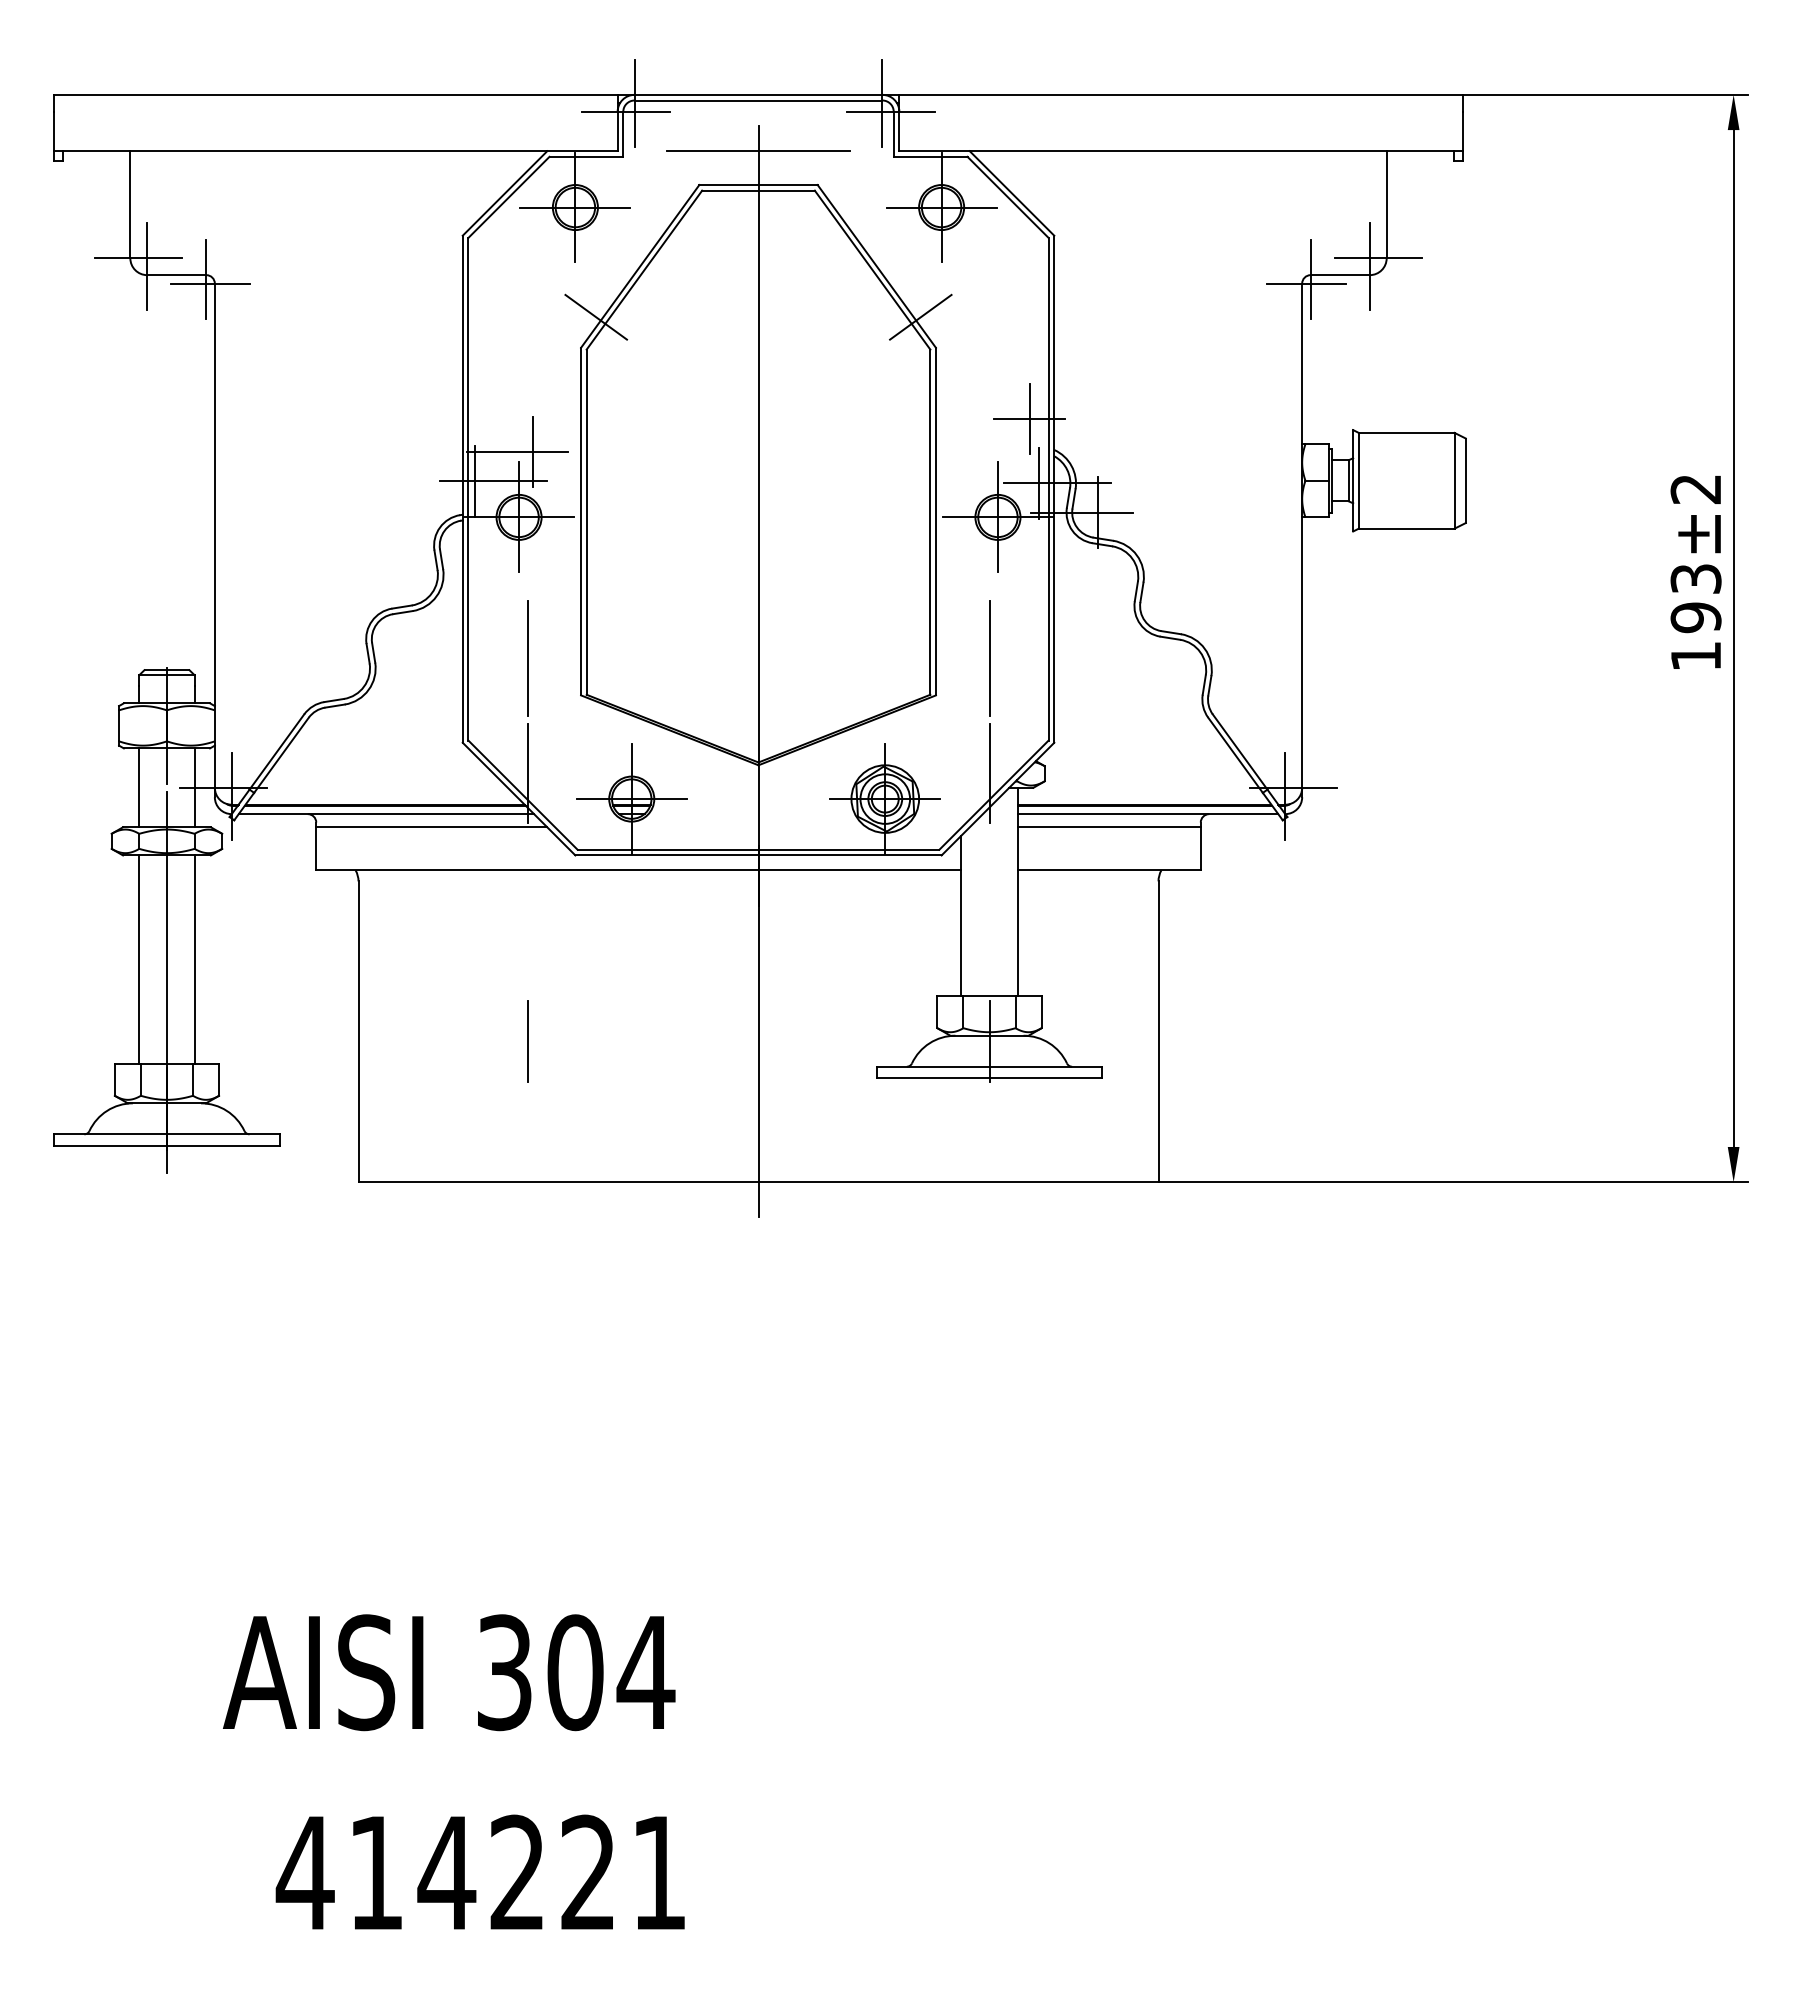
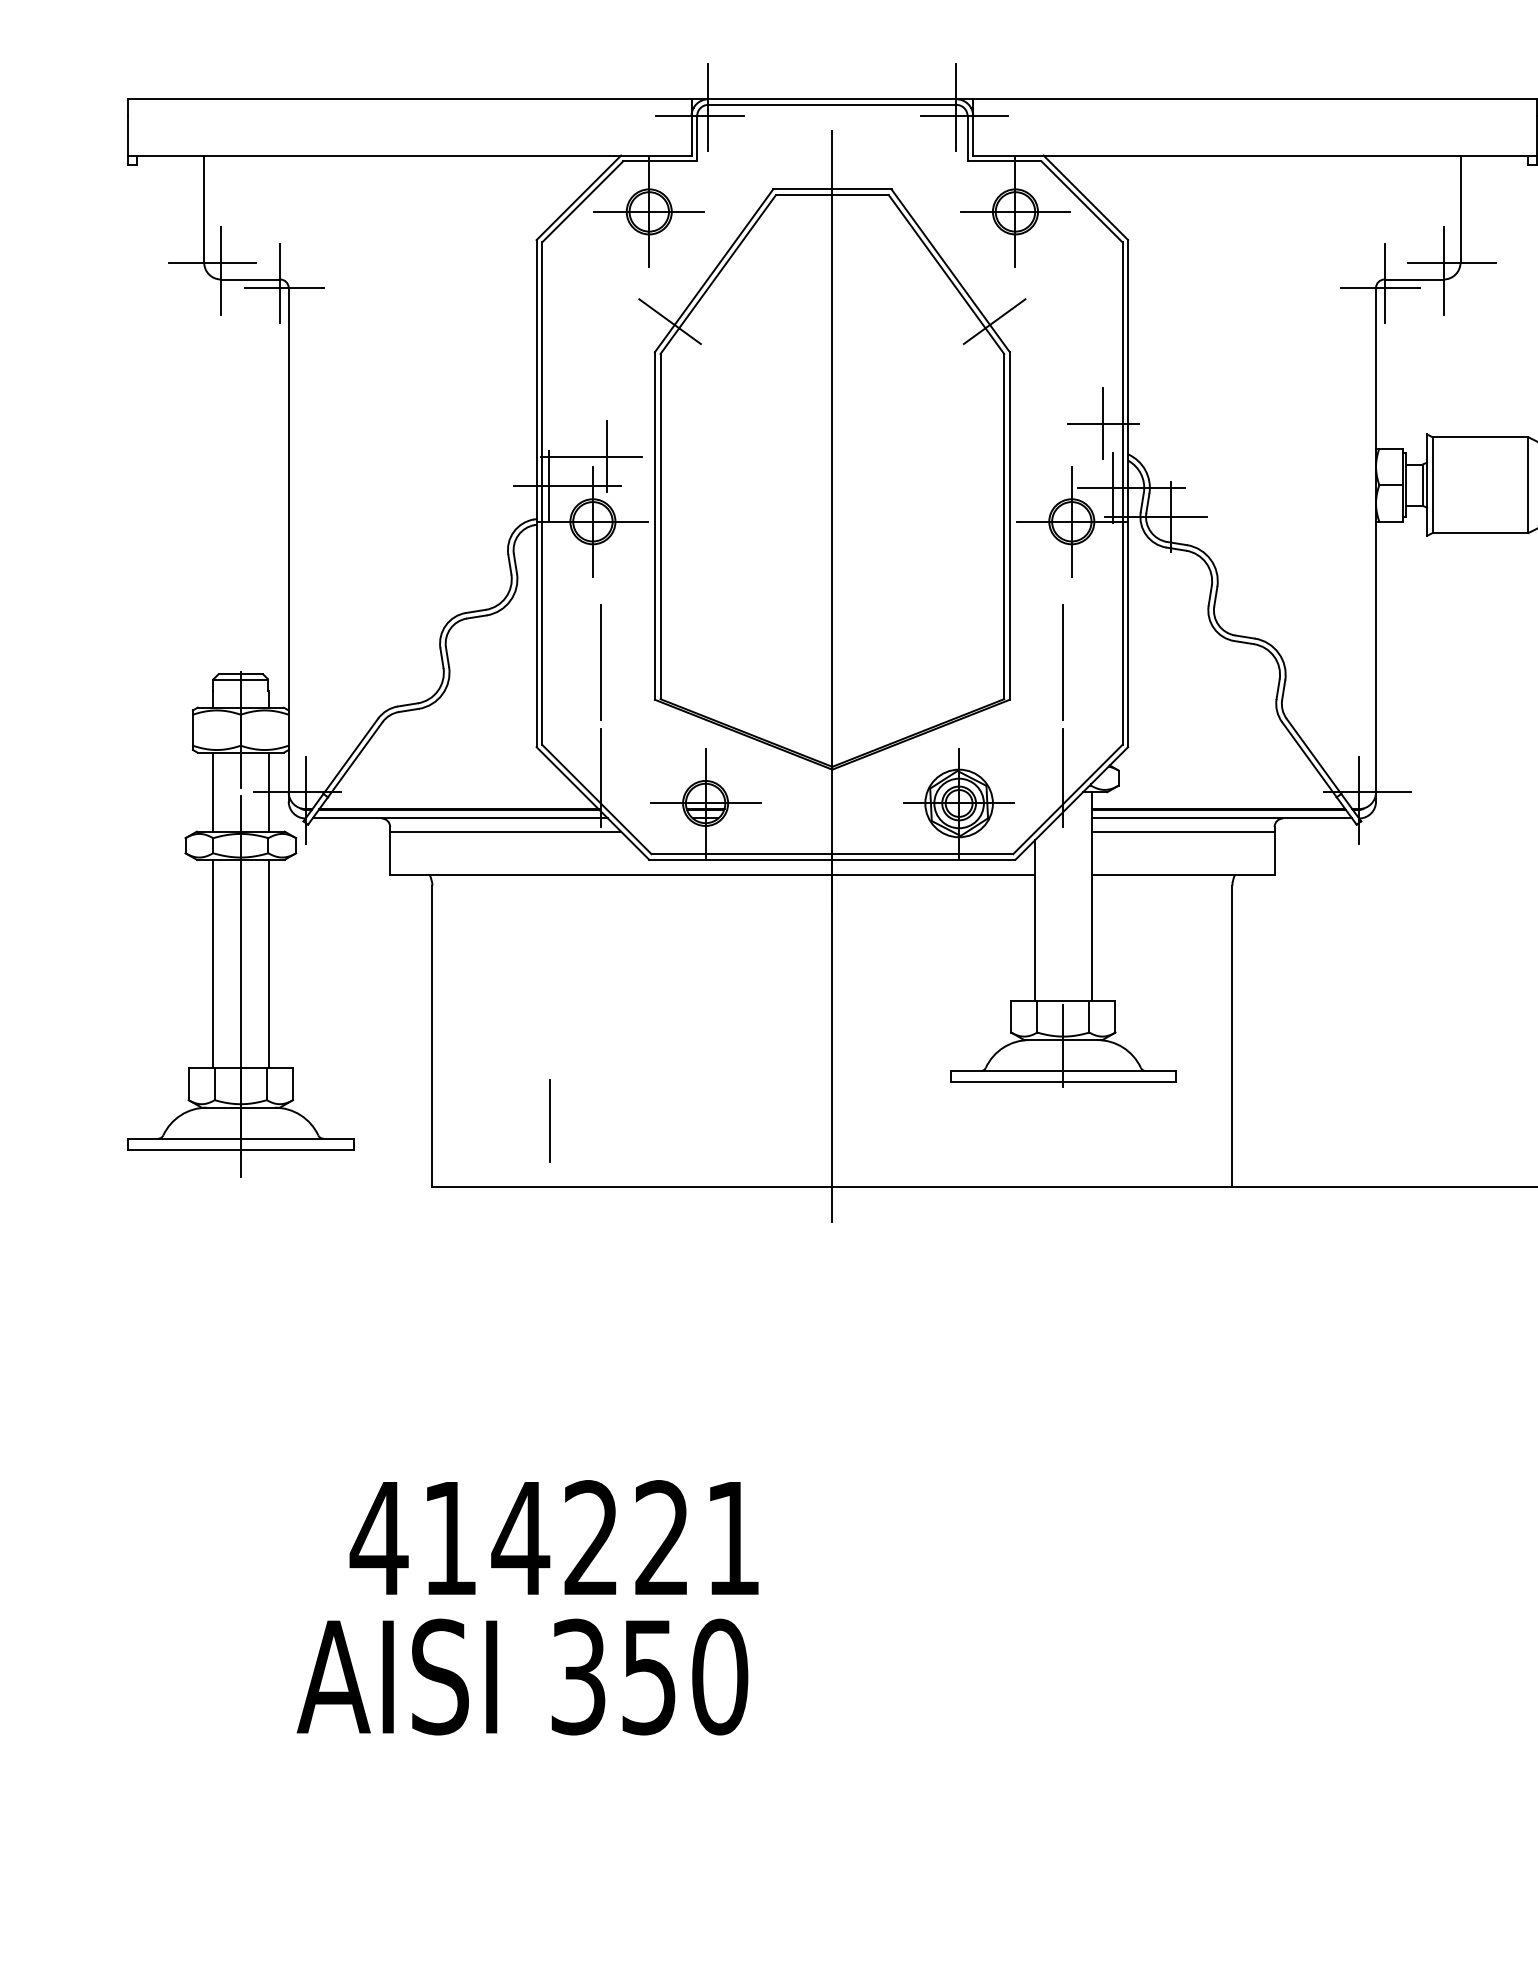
line: (758, 151) -> (832, 155), removed
line: (527, 1041) -> (550, 1120), moved
text: (611, 1672) -> (685, 1676), 304 -> 350
text: (479, 1871) -> (553, 1536), moved

